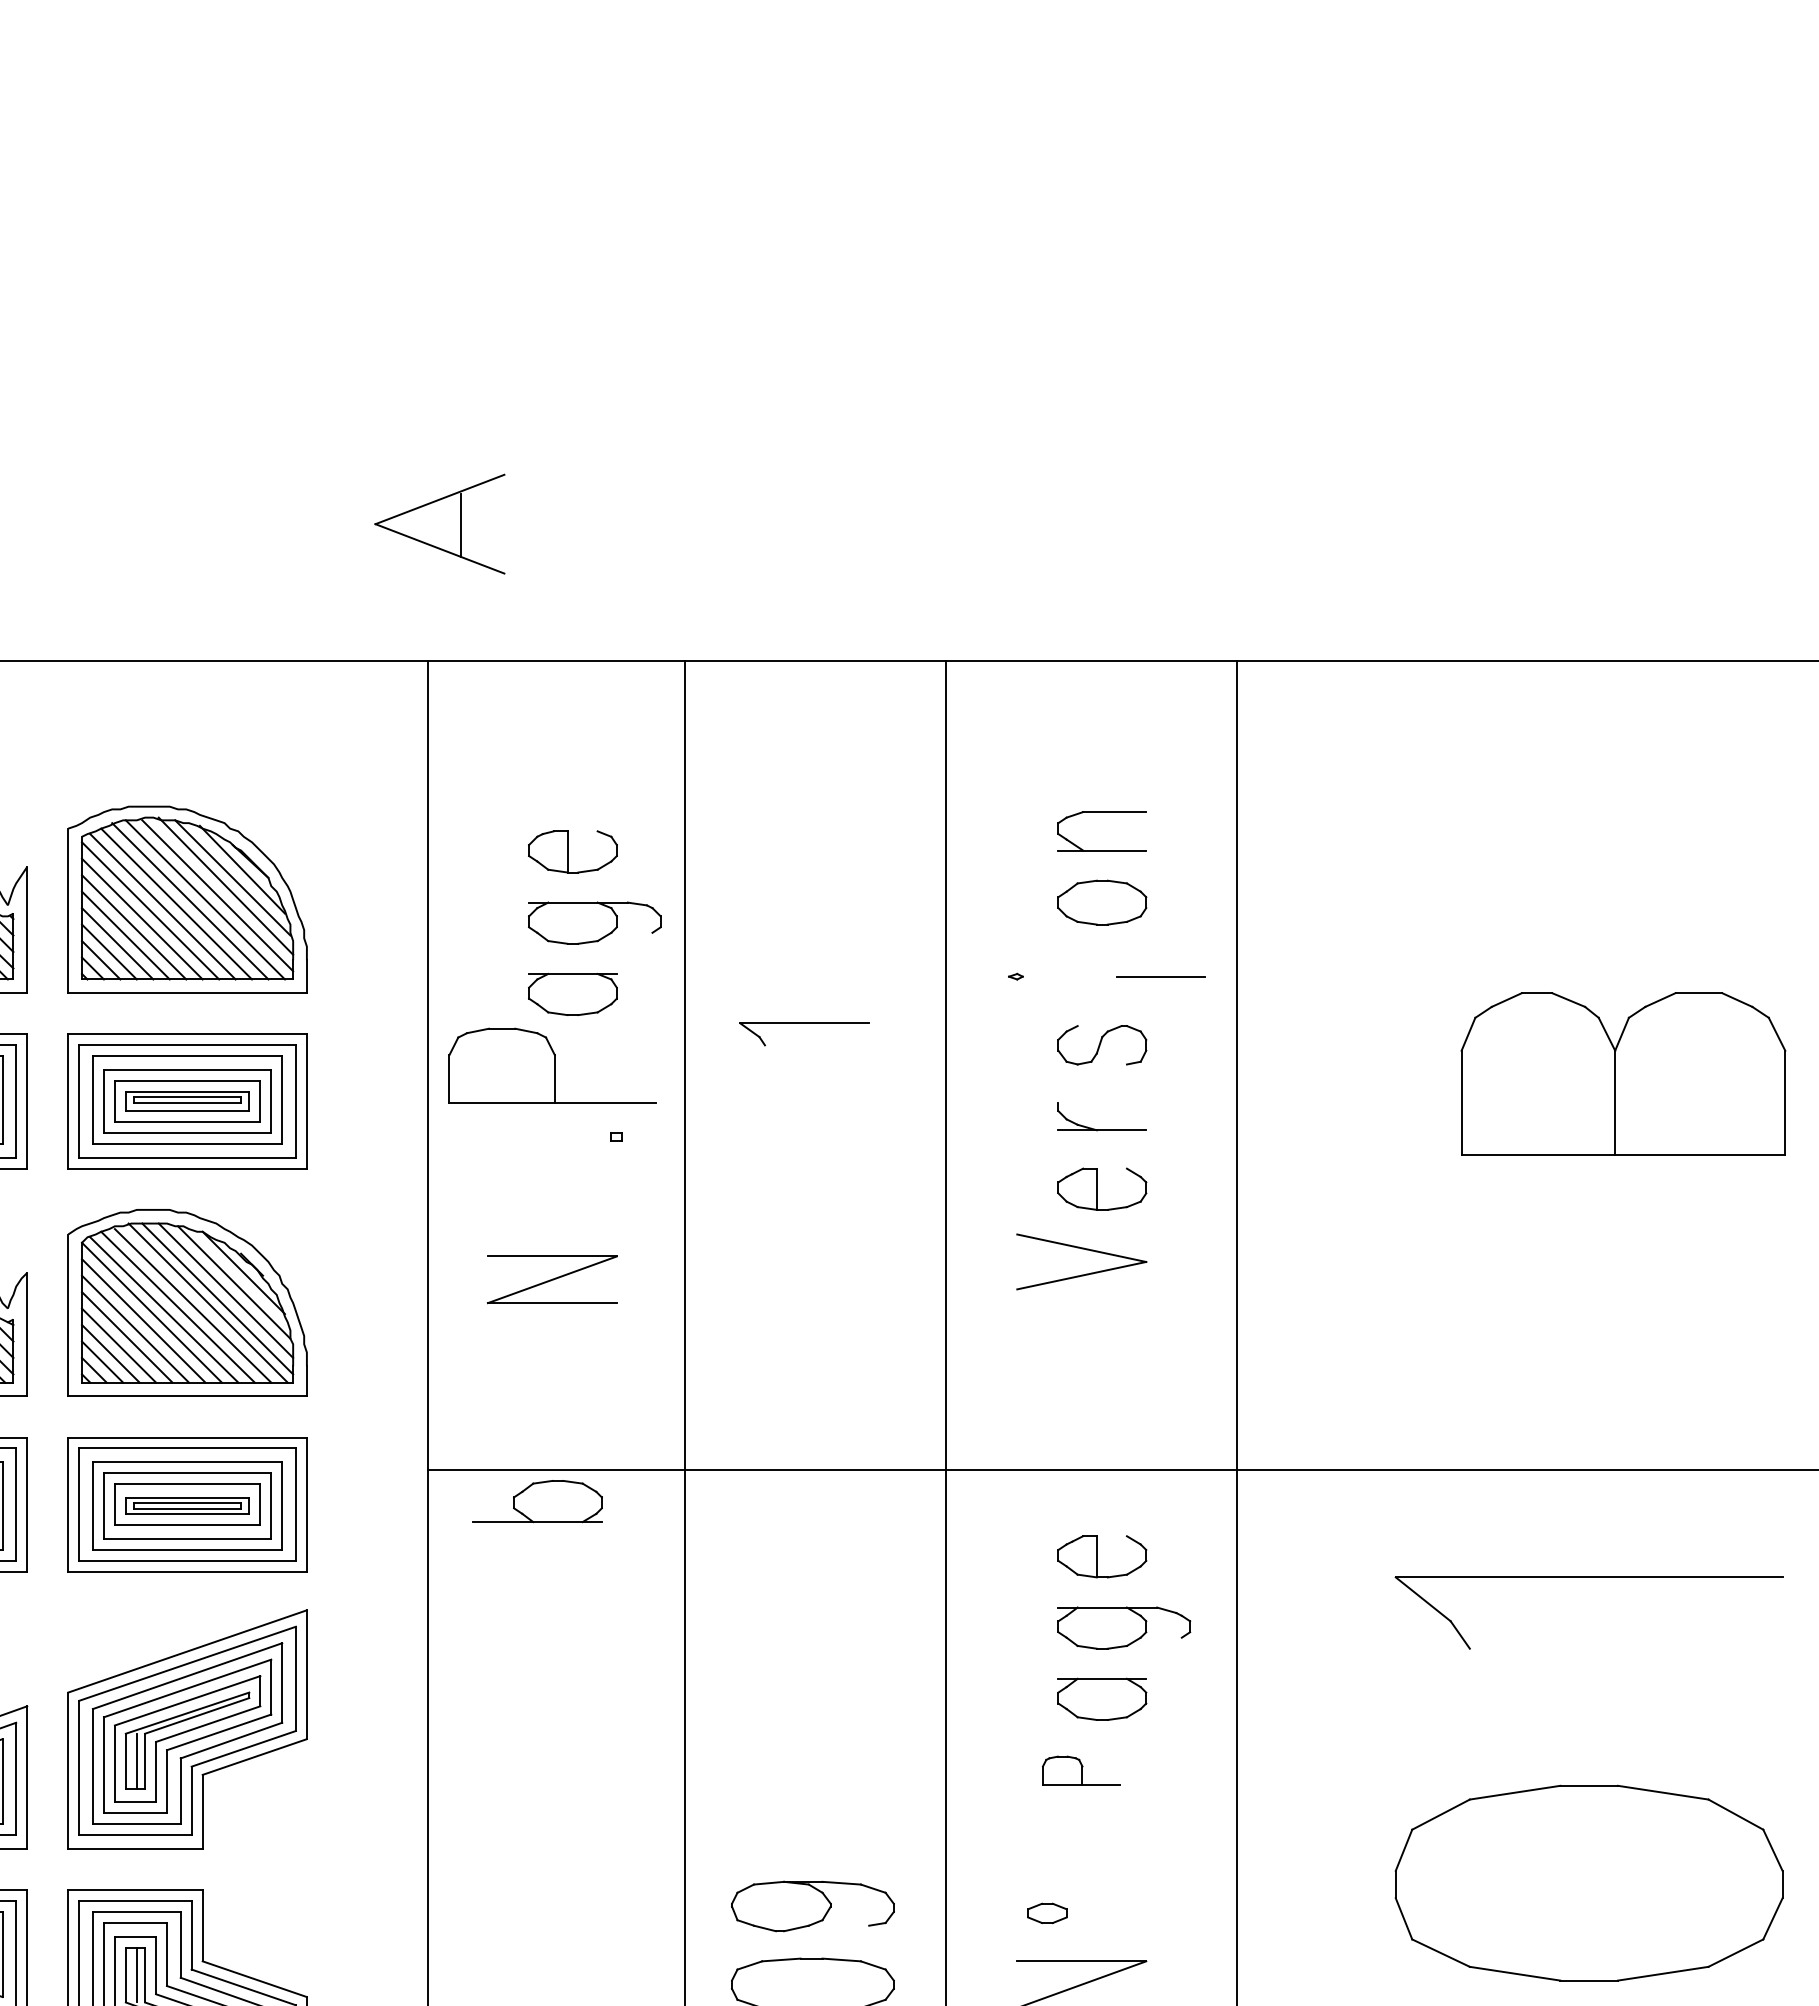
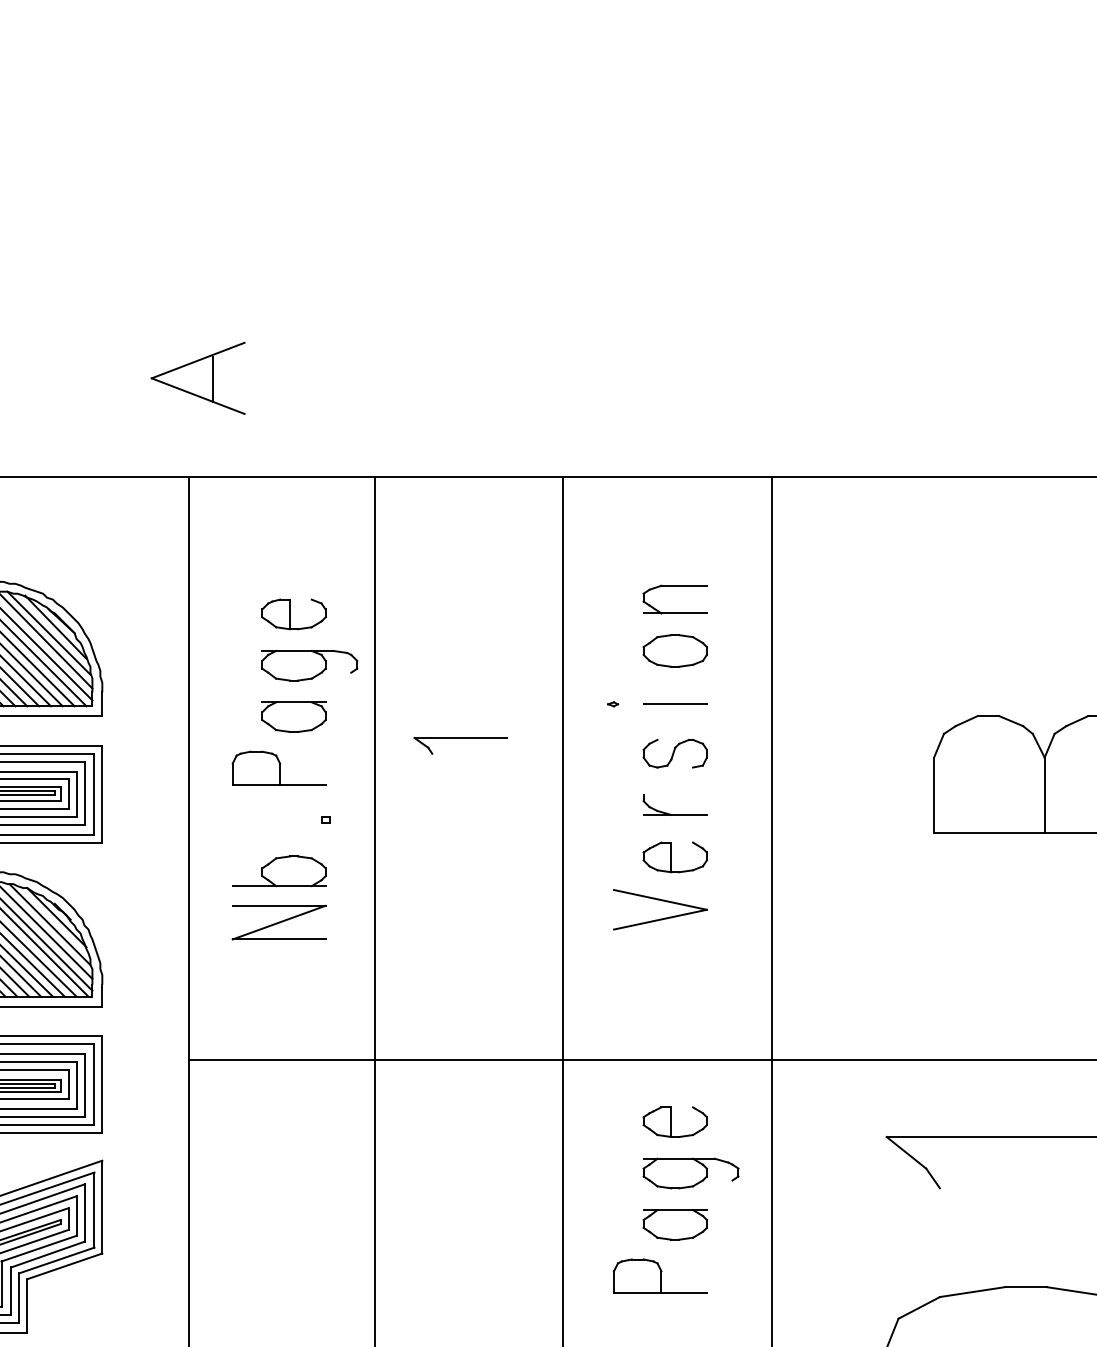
line: (1160, 976) -> (674, 704), moved
part: (551, 1065) -> (278, 768), size x0.62
part: (537, 1501) -> (279, 871), moved
part: (1081, 1770) -> (660, 1276), size x1.67

